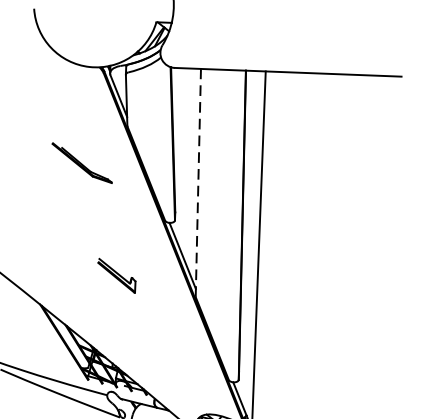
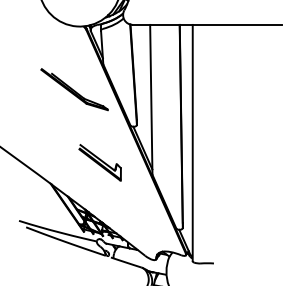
part: (82, 162) -> (74, 89), size x1.67
line: (198, 182) -> (151, 99), dashed -> solid
part: (115, 275) -> (99, 162), size x1.67

